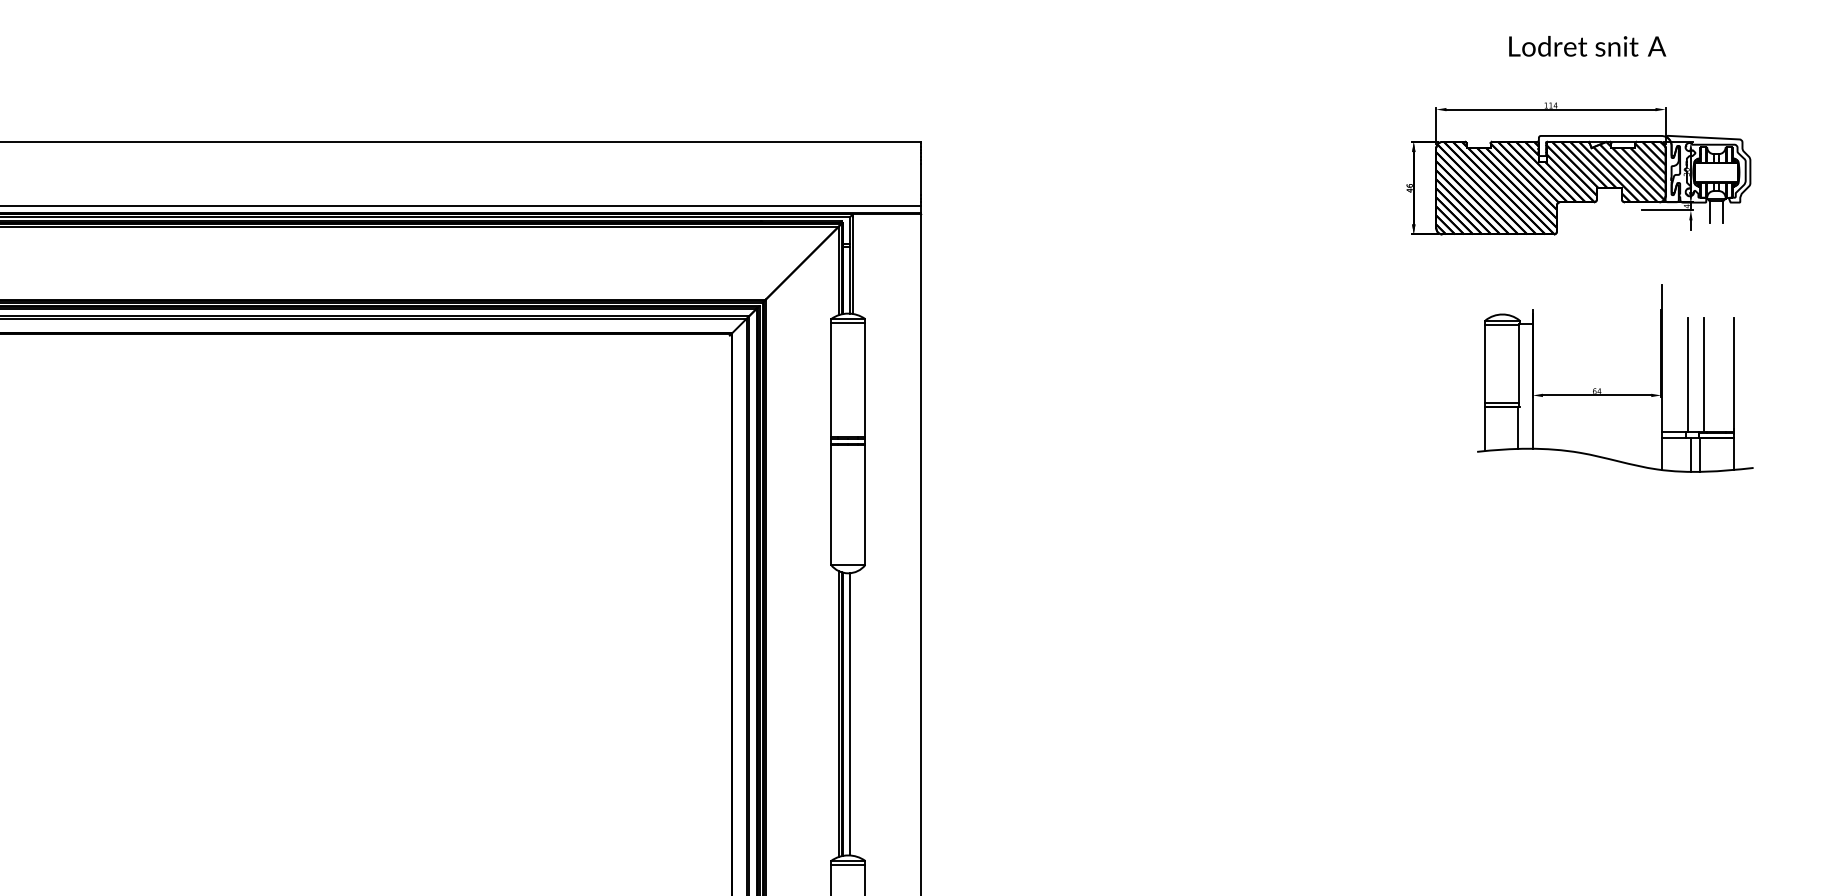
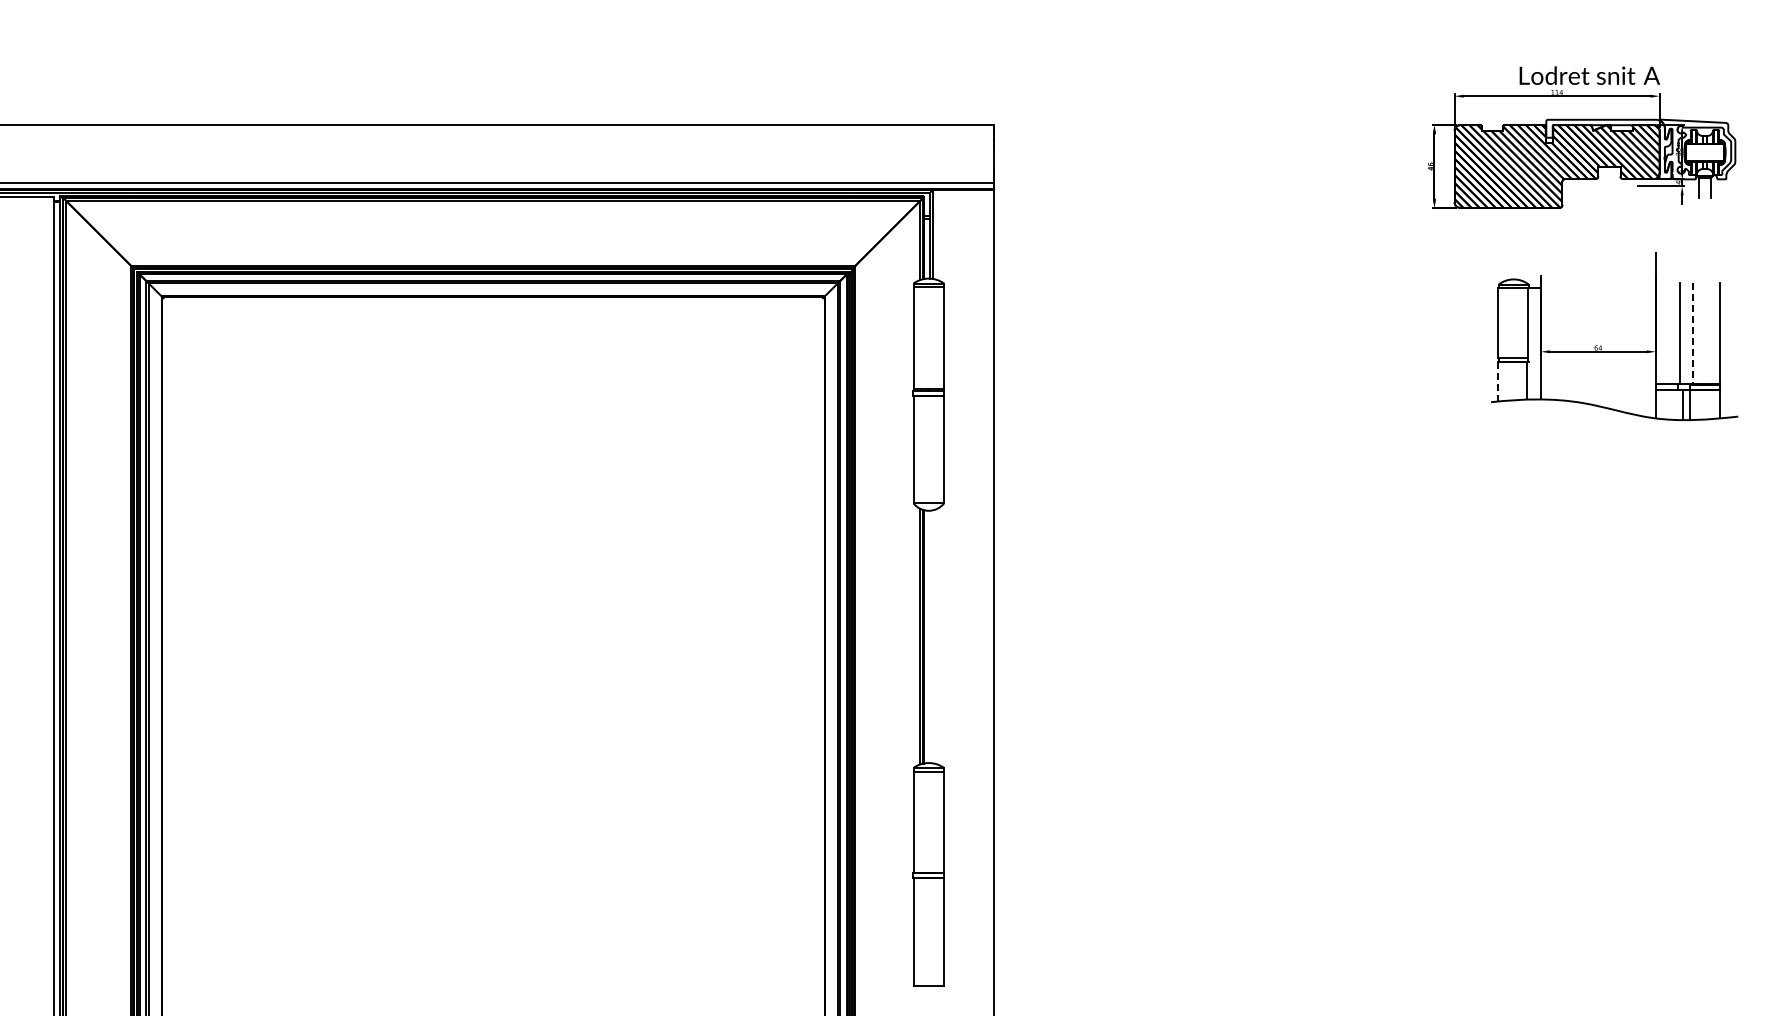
text: (1587, 46) -> (1589, 75), moved
line: (1703, 374) -> (1693, 333), solid -> dashed
line: (1485, 428) -> (1498, 381), solid -> dashed
line: (850, 713) -> (930, 636), removed

